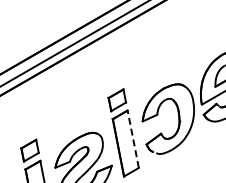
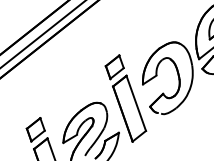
line: (133, 138) -> (136, 102), dashed -> solid

